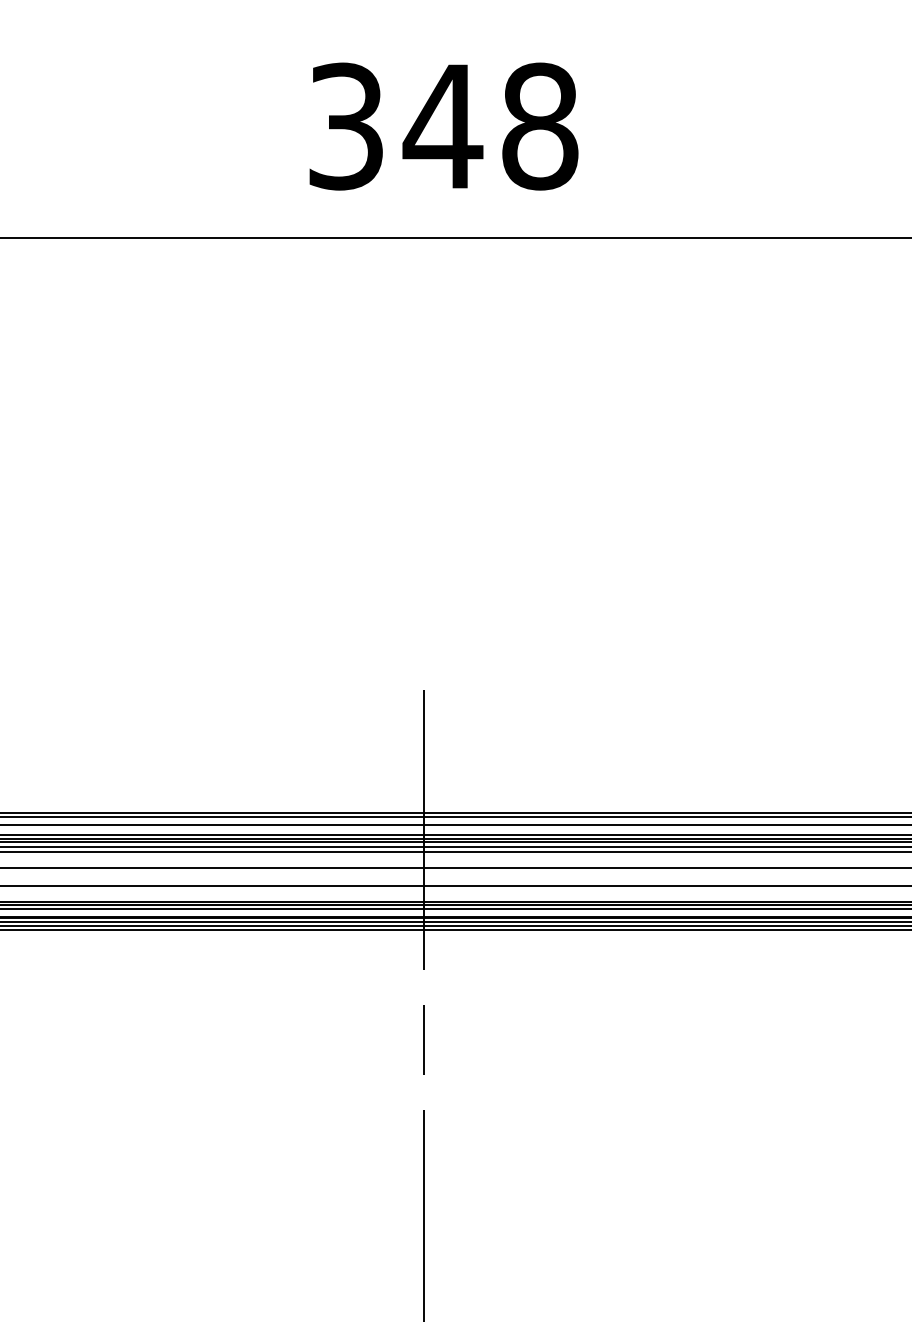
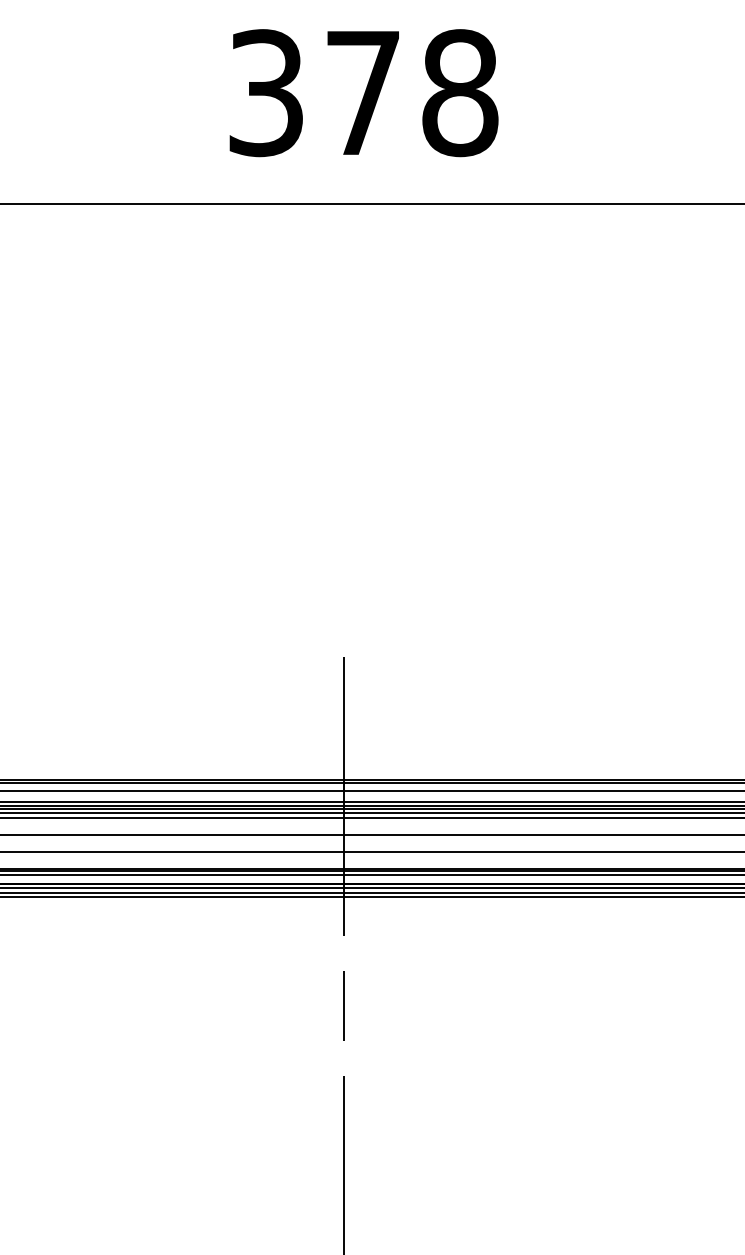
text: (442, 126) -> (362, 93), 348 -> 378

